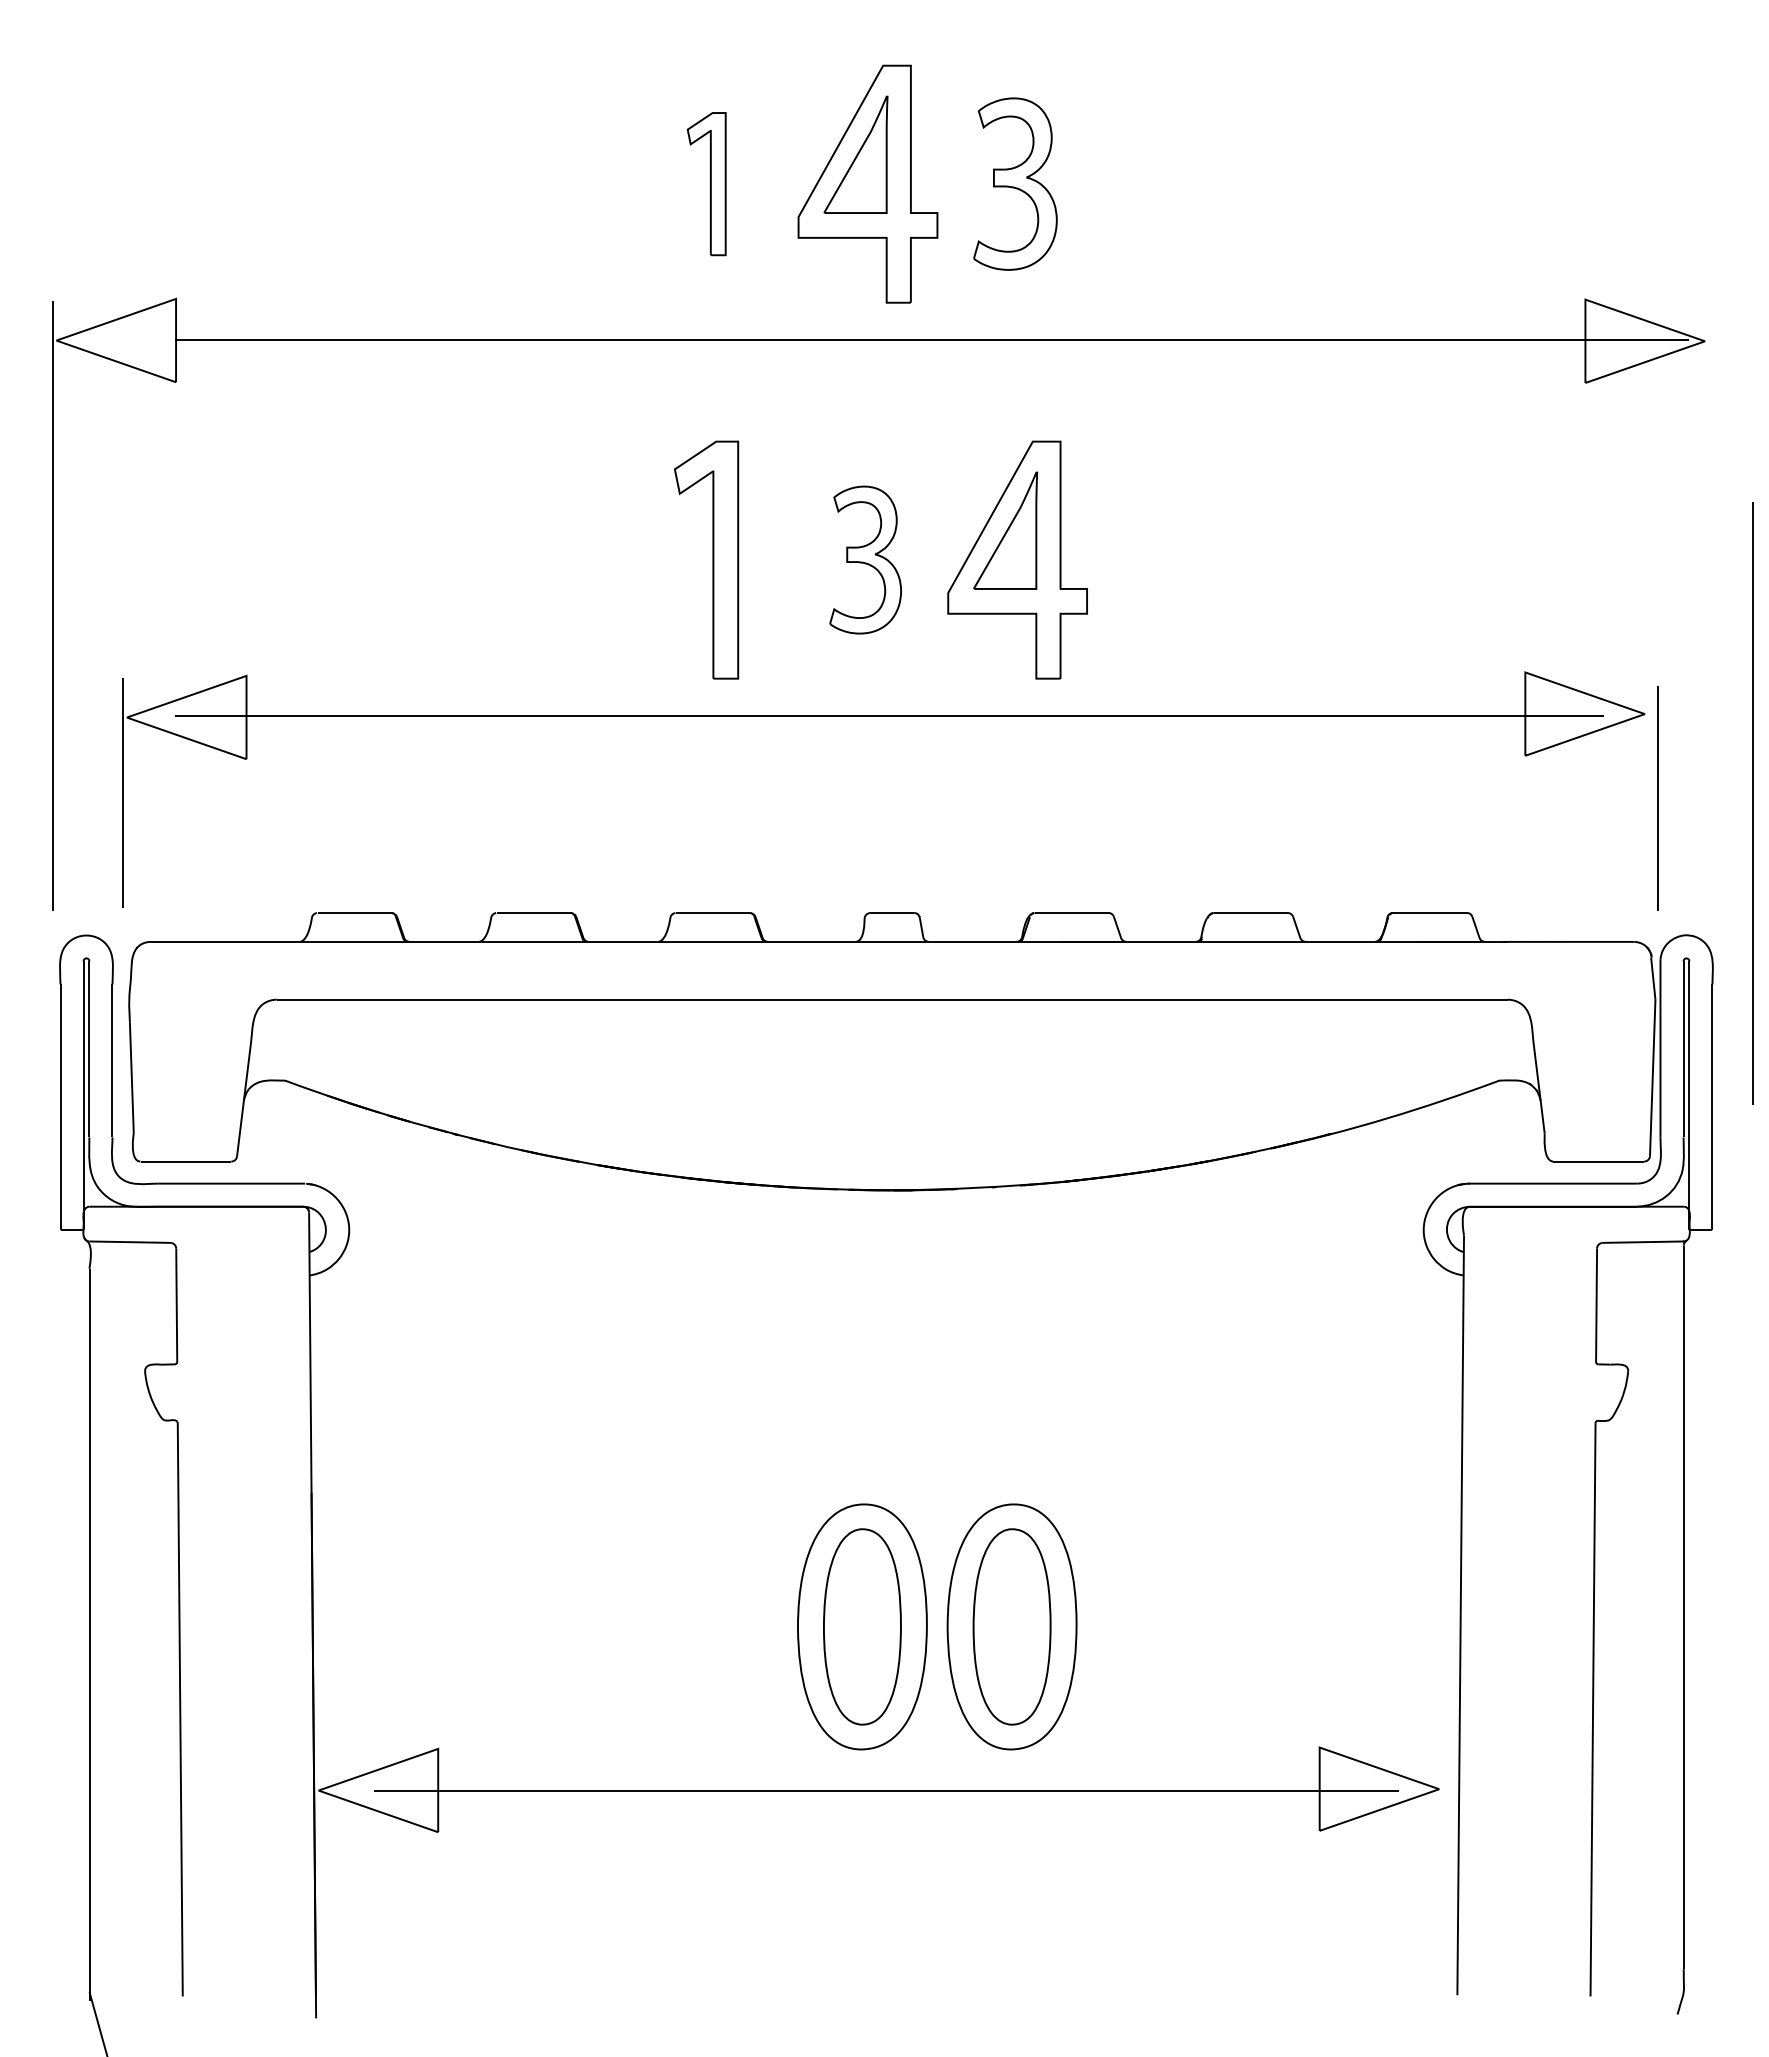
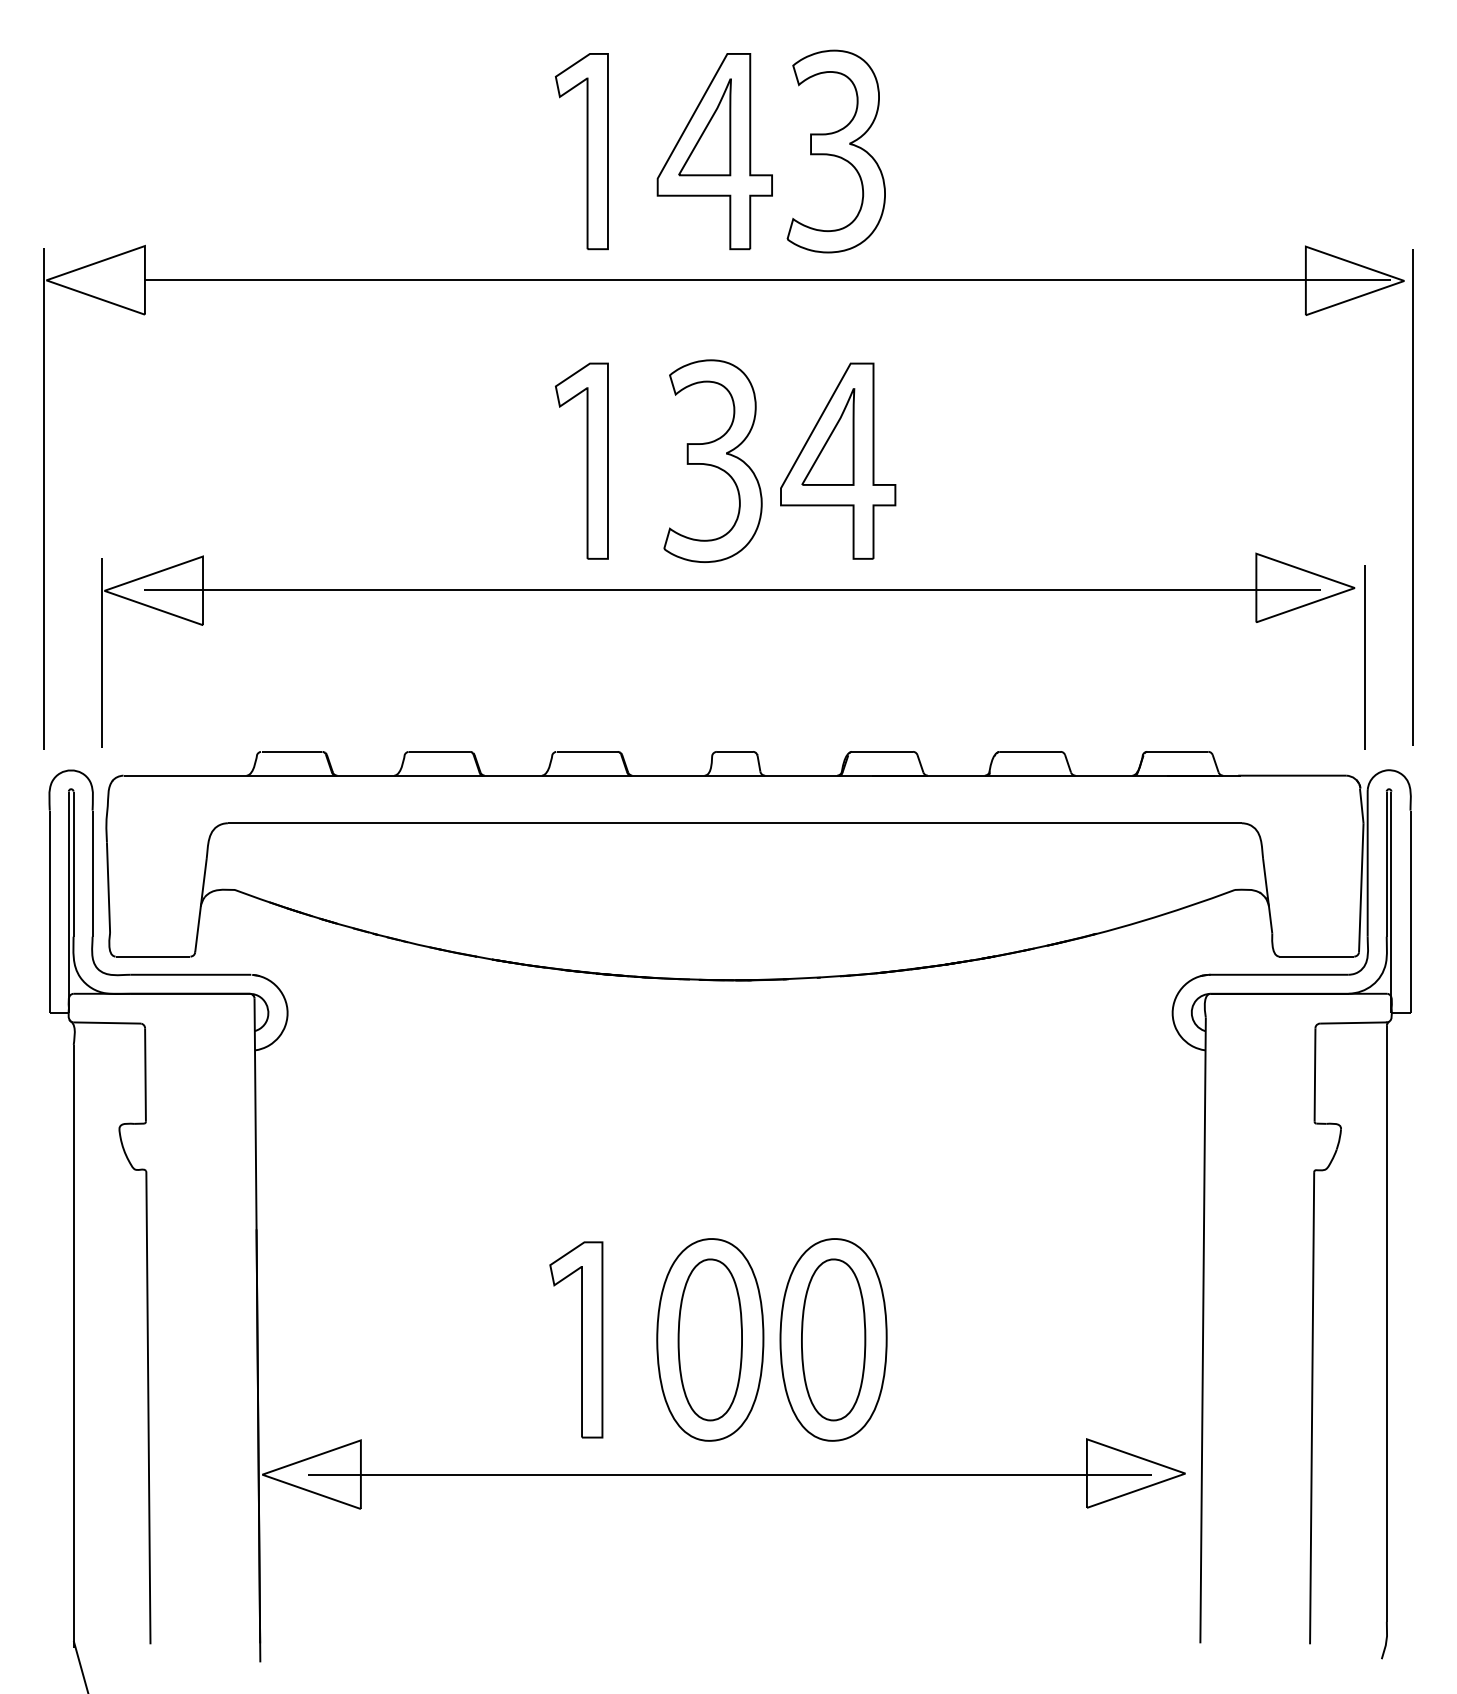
part: (706, 183) -> (581, 150), size x1.67
part: (1015, 183) -> (836, 150), size x1.43
part: (865, 559) -> (712, 460), size x1.67
line: (1752, 803) -> (1412, 497), moved
part: (699, 1626) -> (576, 1339), added

